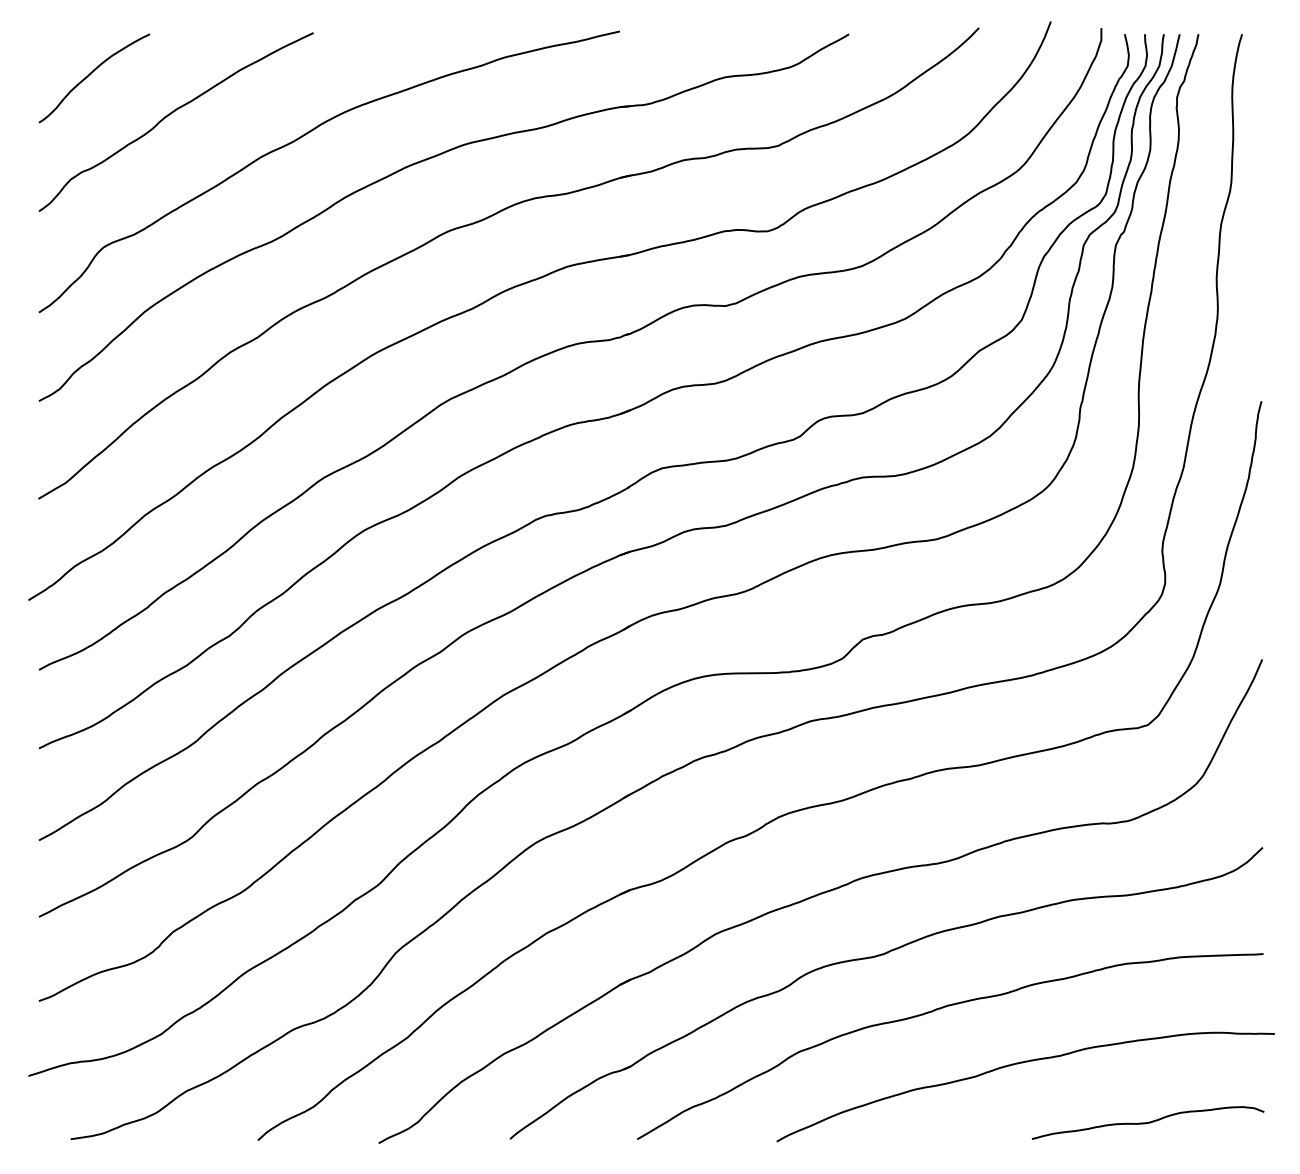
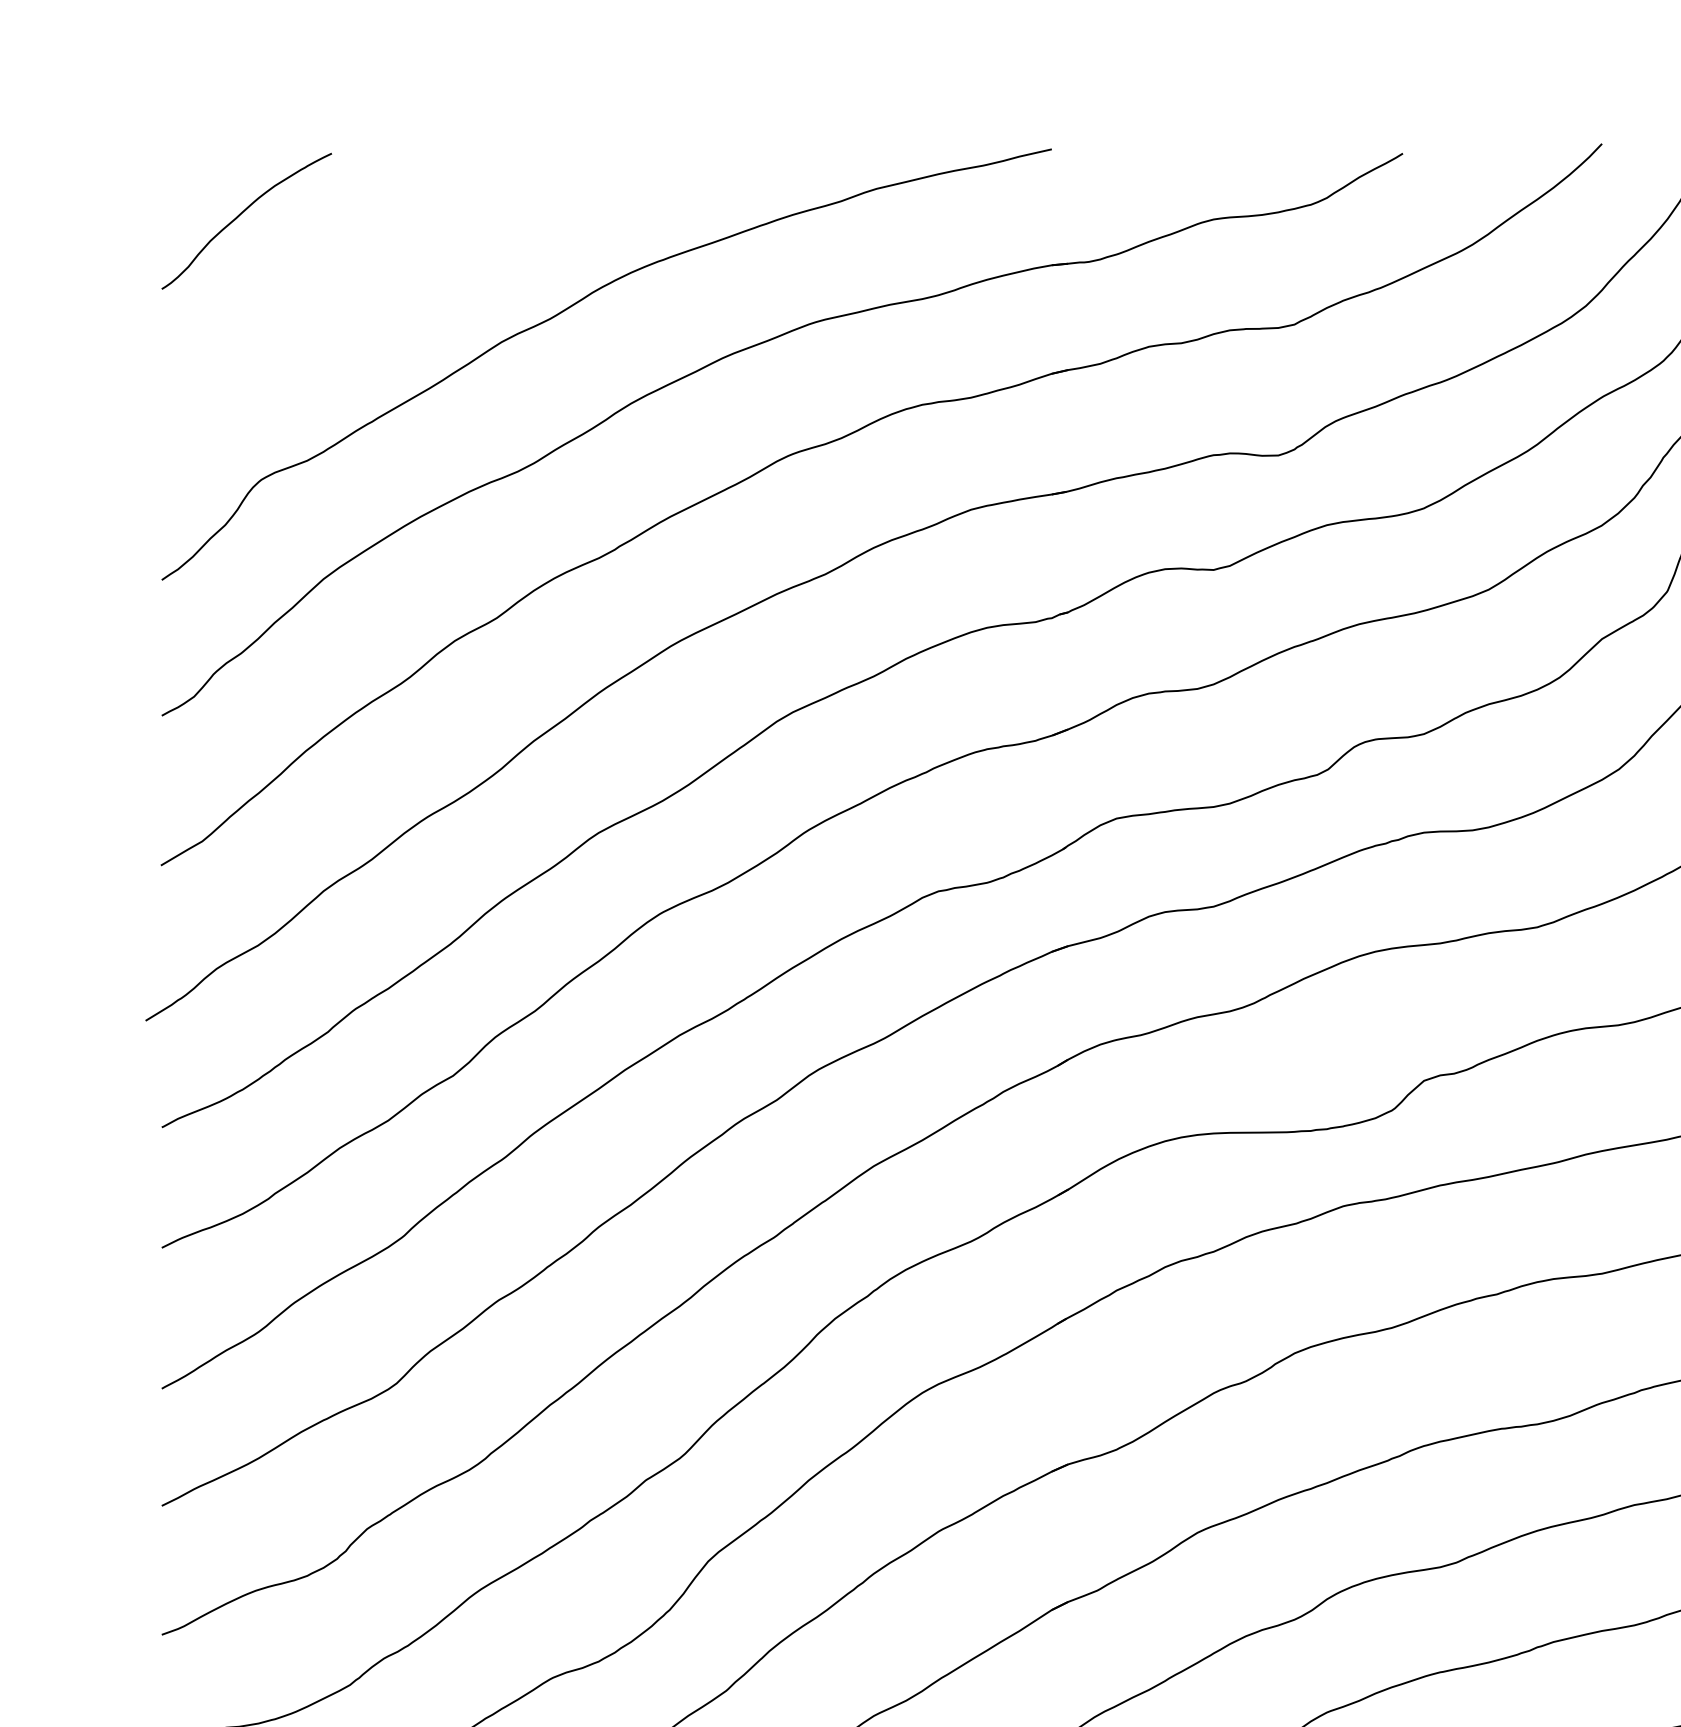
curve: (171, 114) -> (364, 276), removed

